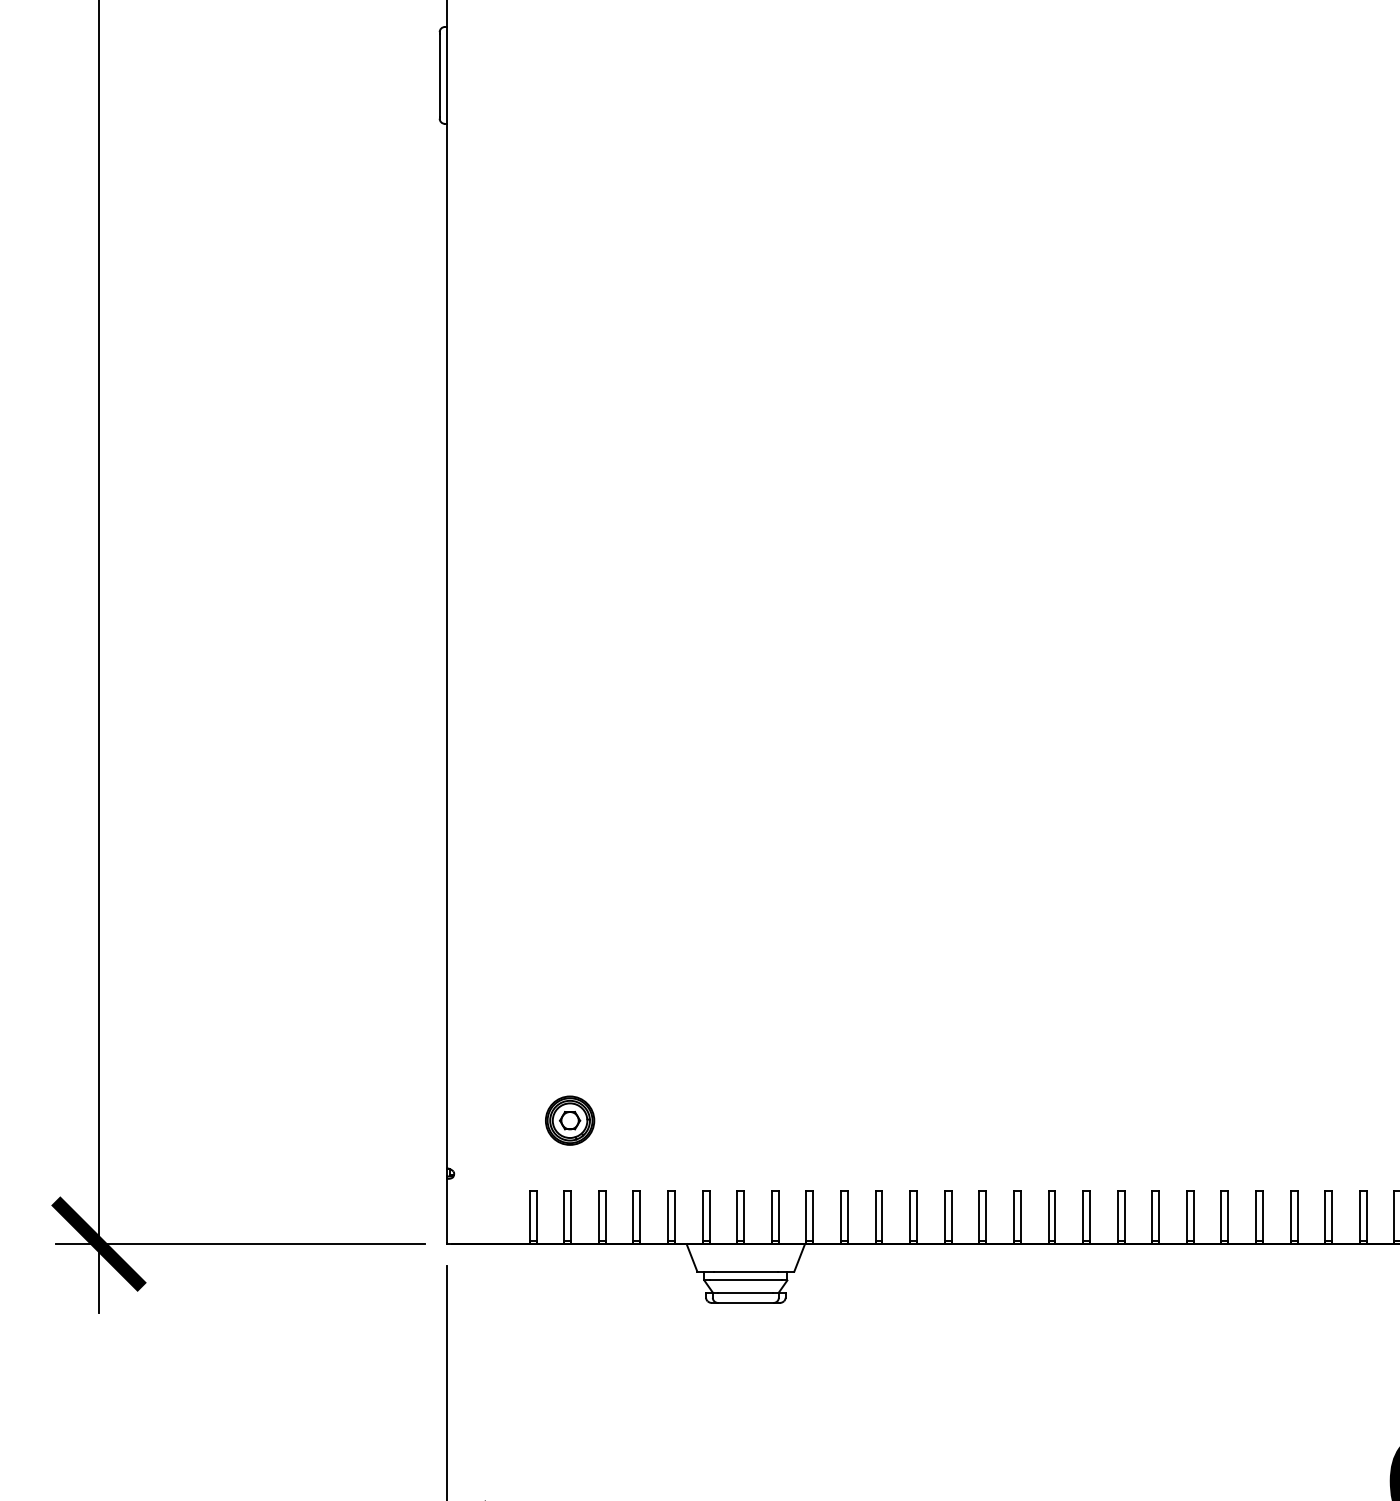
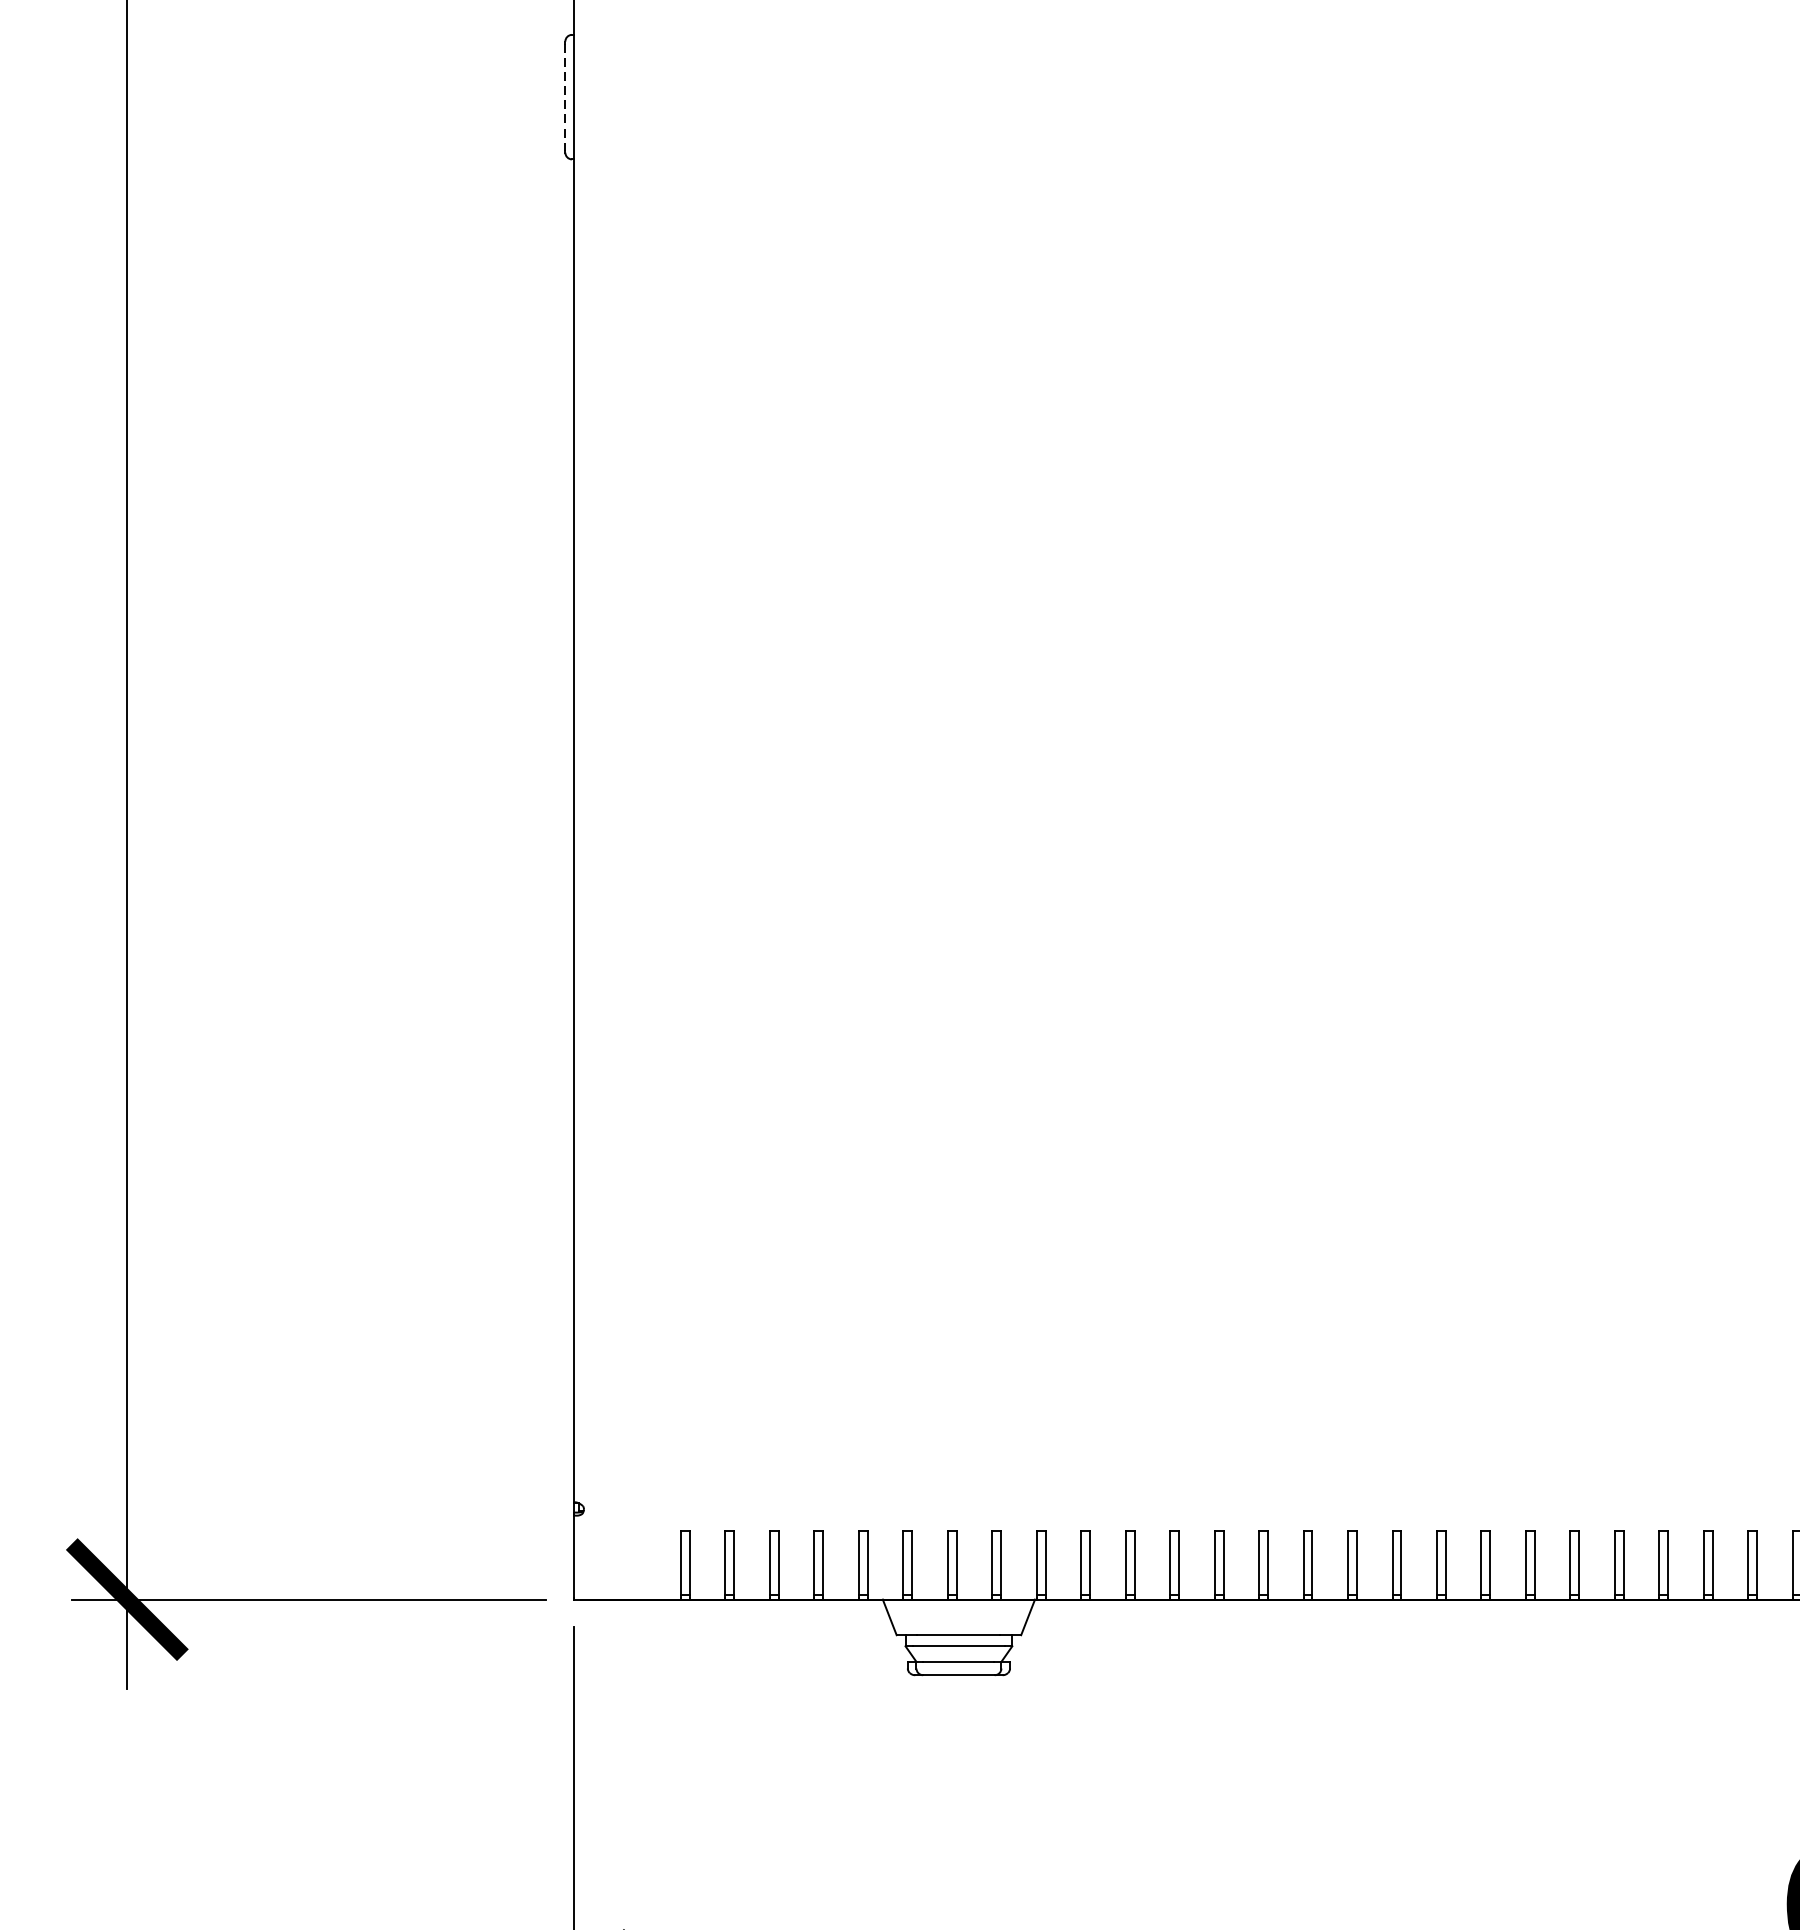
line: (439, 75) -> (565, 97), solid -> dashed
part: (570, 1120) -> (733, 1440), removed

